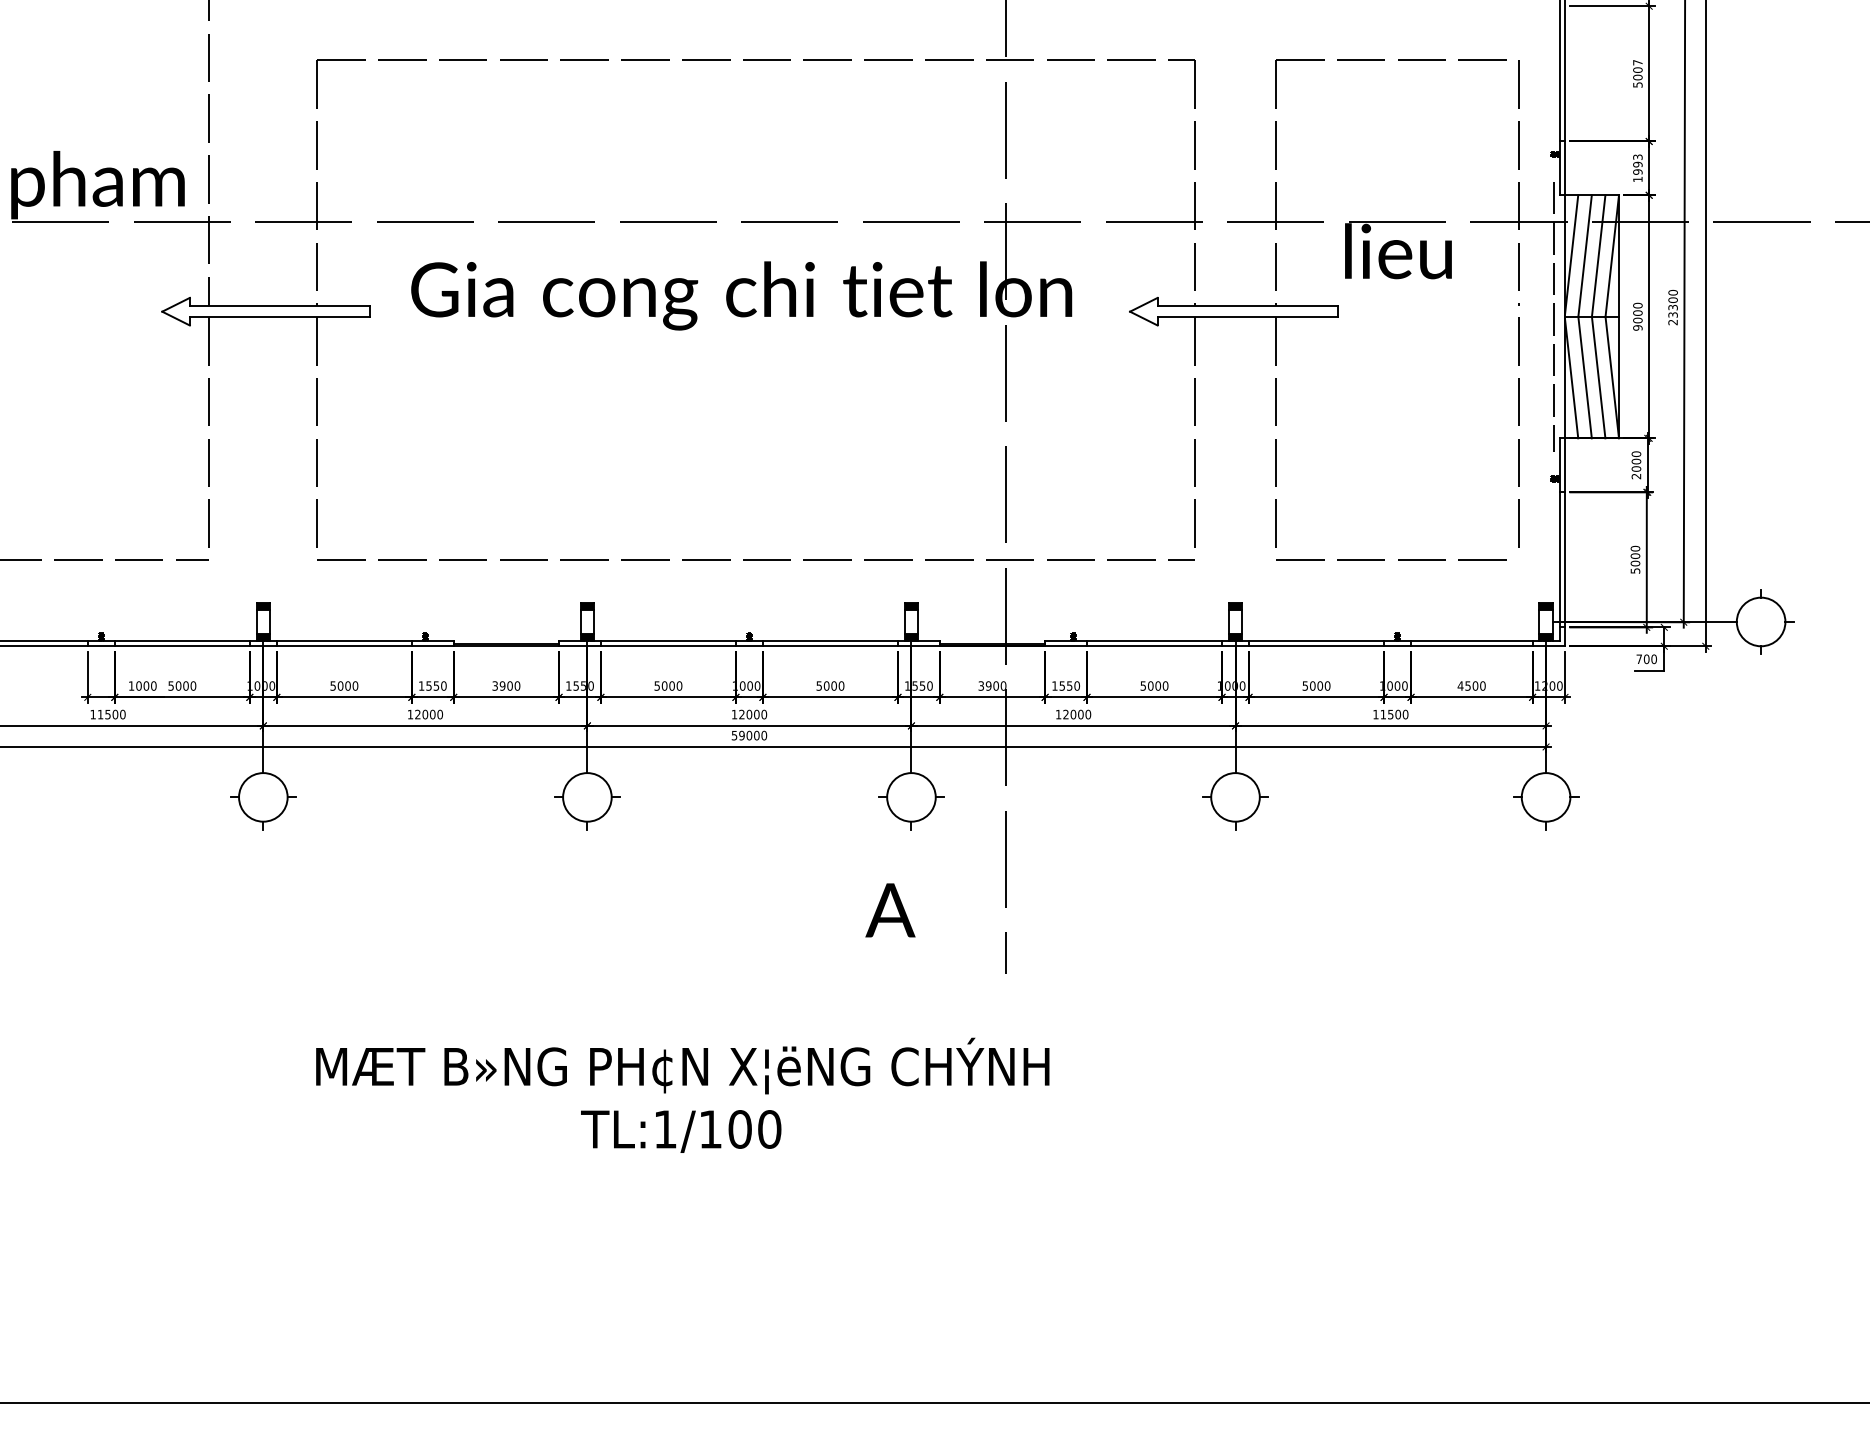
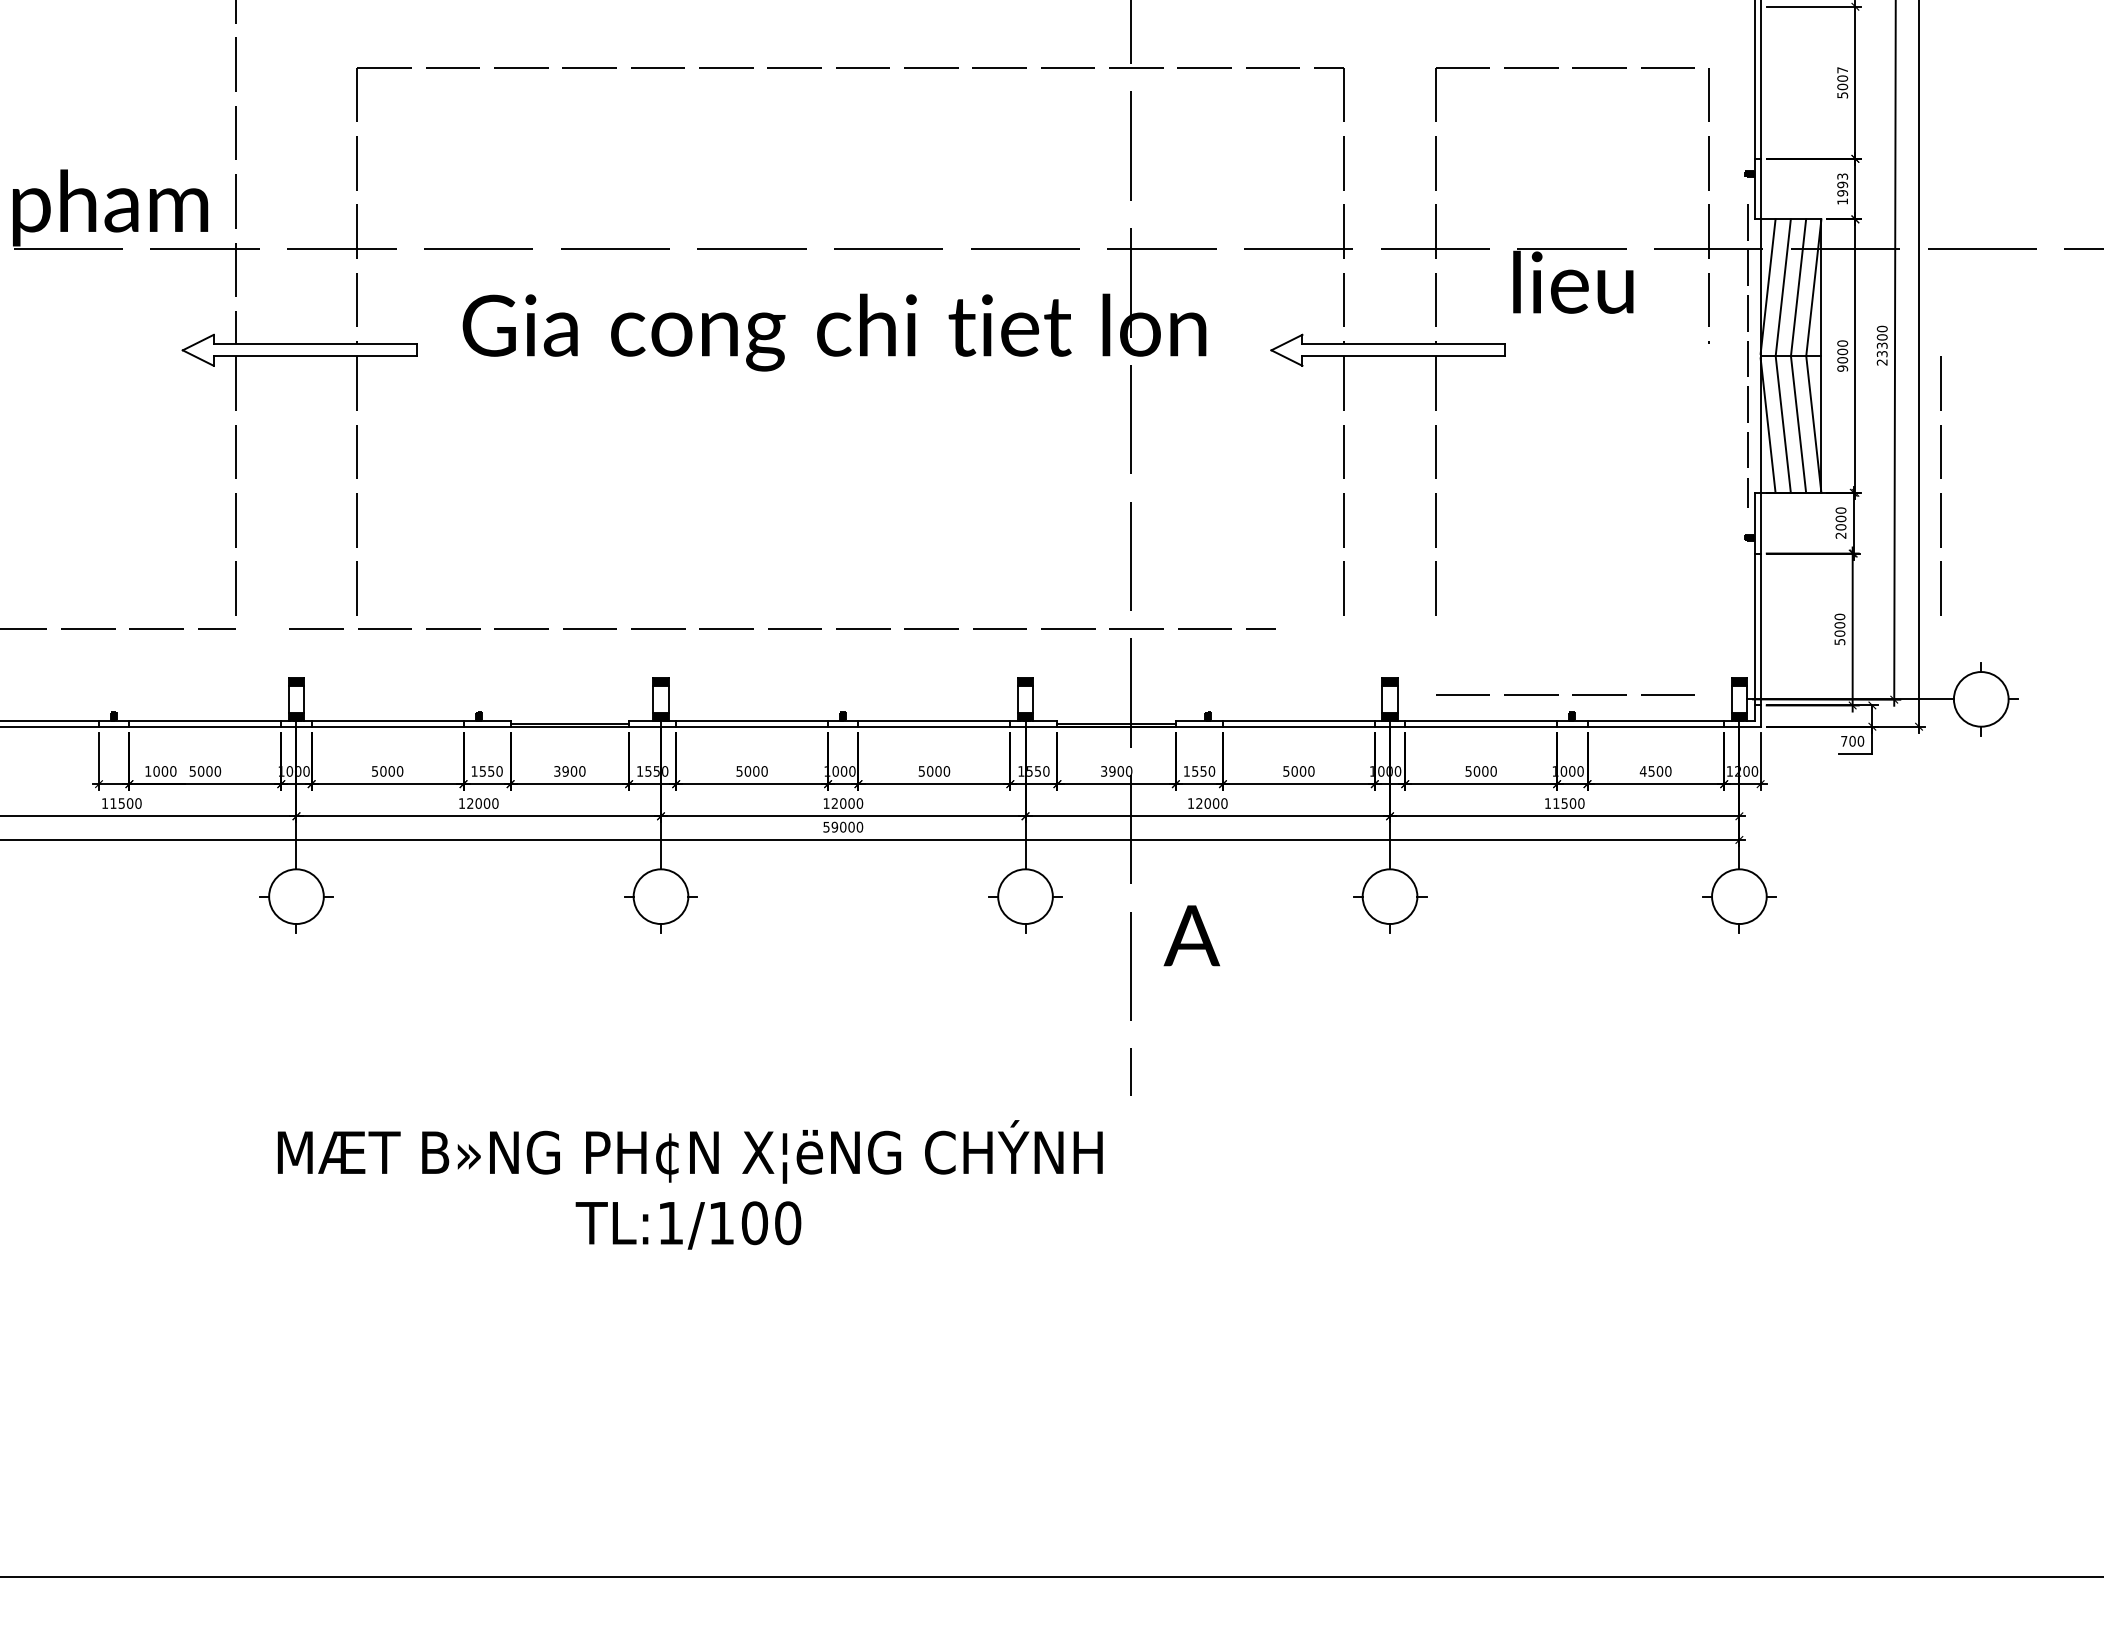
line: (1518, 425) -> (1940, 478), moved
line: (755, 558) -> (782, 628), moved
line: (1385, 558) -> (1558, 694), moved
text: (890, 910) -> (1191, 935), moved
text: (682, 1095) -> (690, 1184), moved

